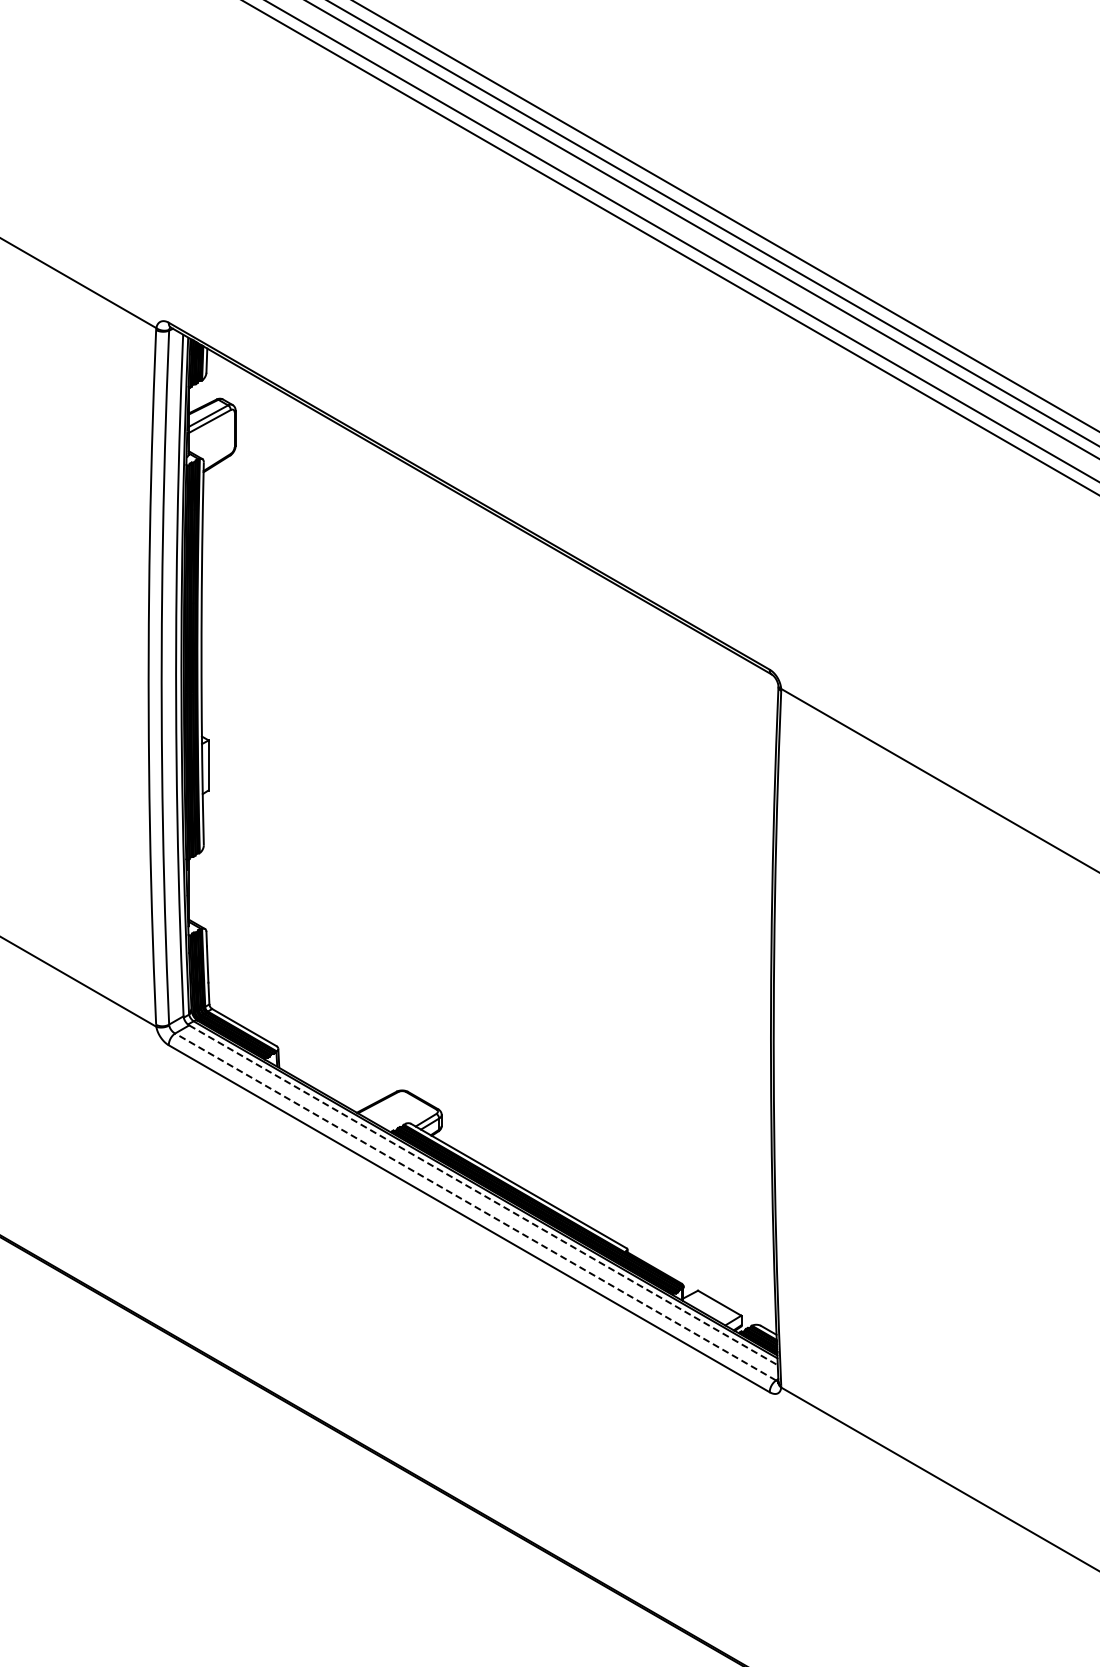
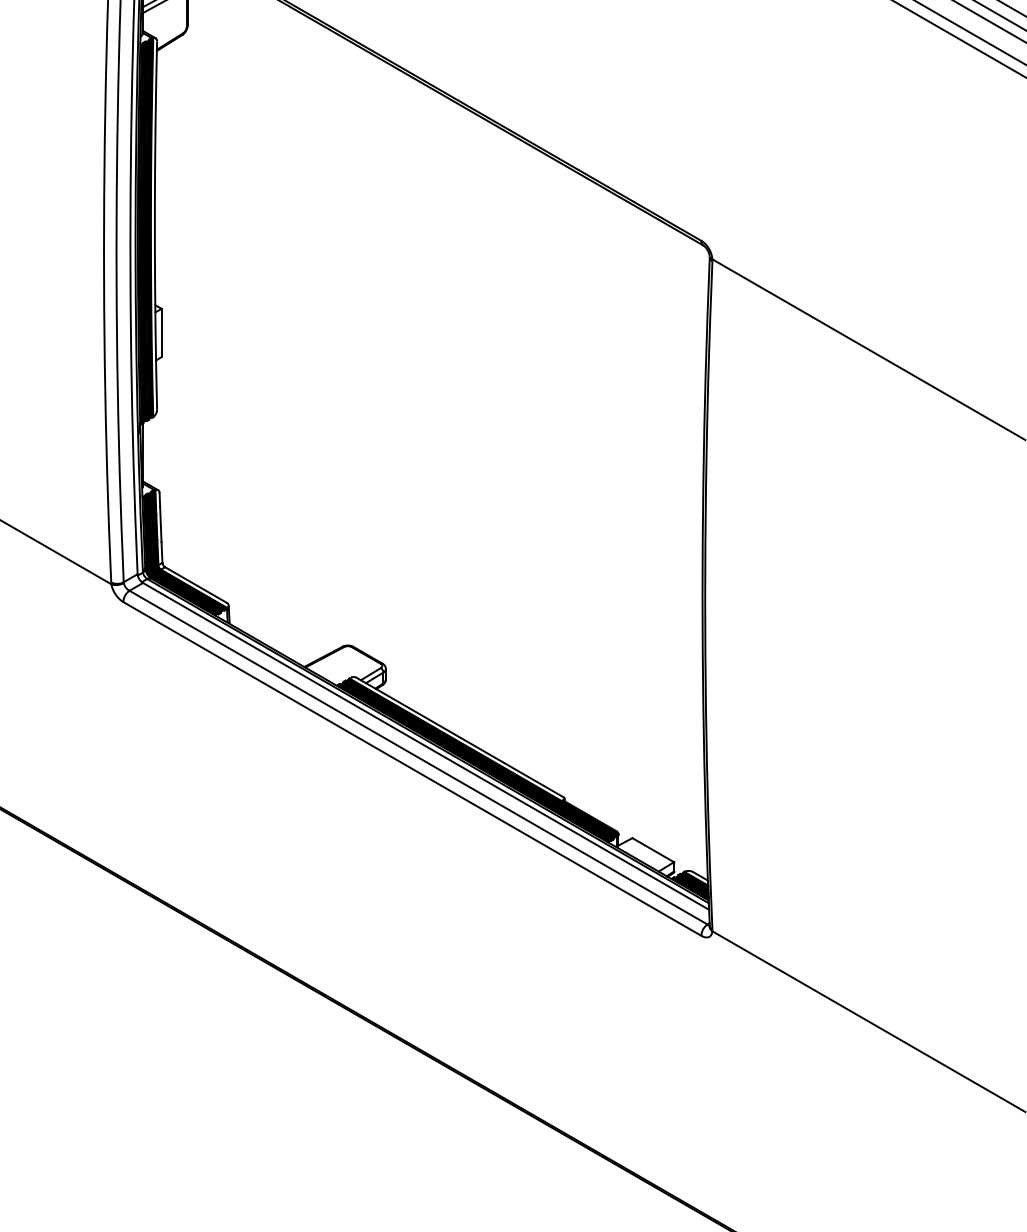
line: (483, 1195) -> (426, 746), dashed -> solid
line: (475, 1207) -> (418, 758), dashed -> solid

